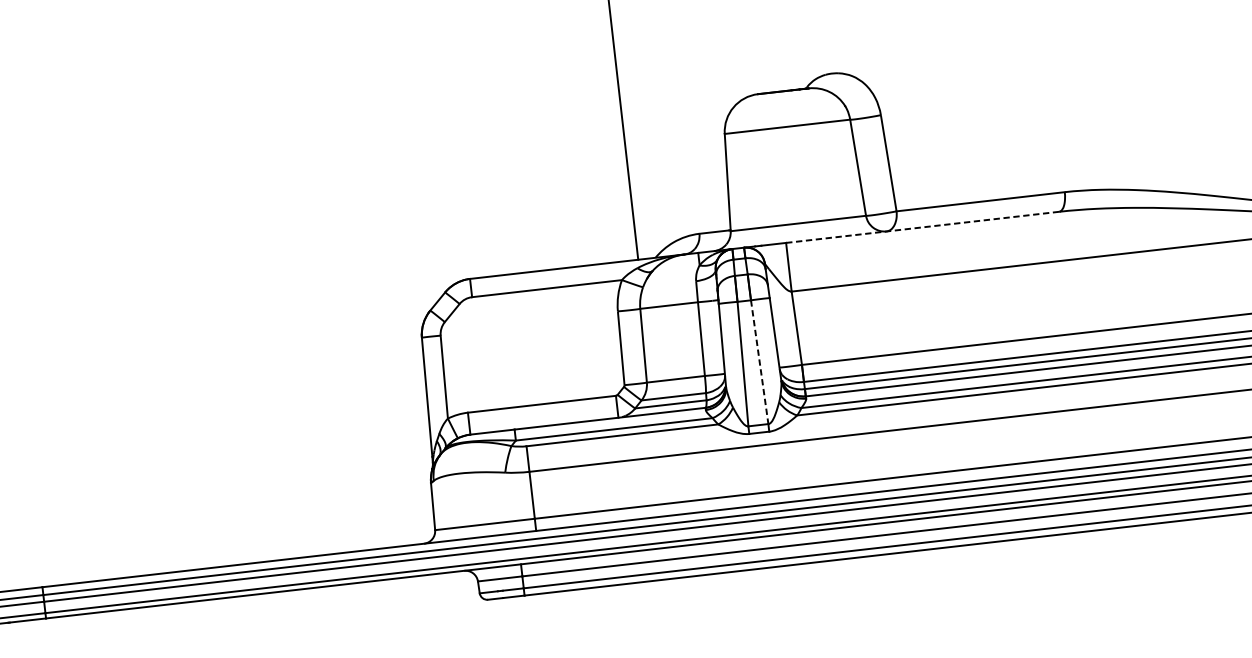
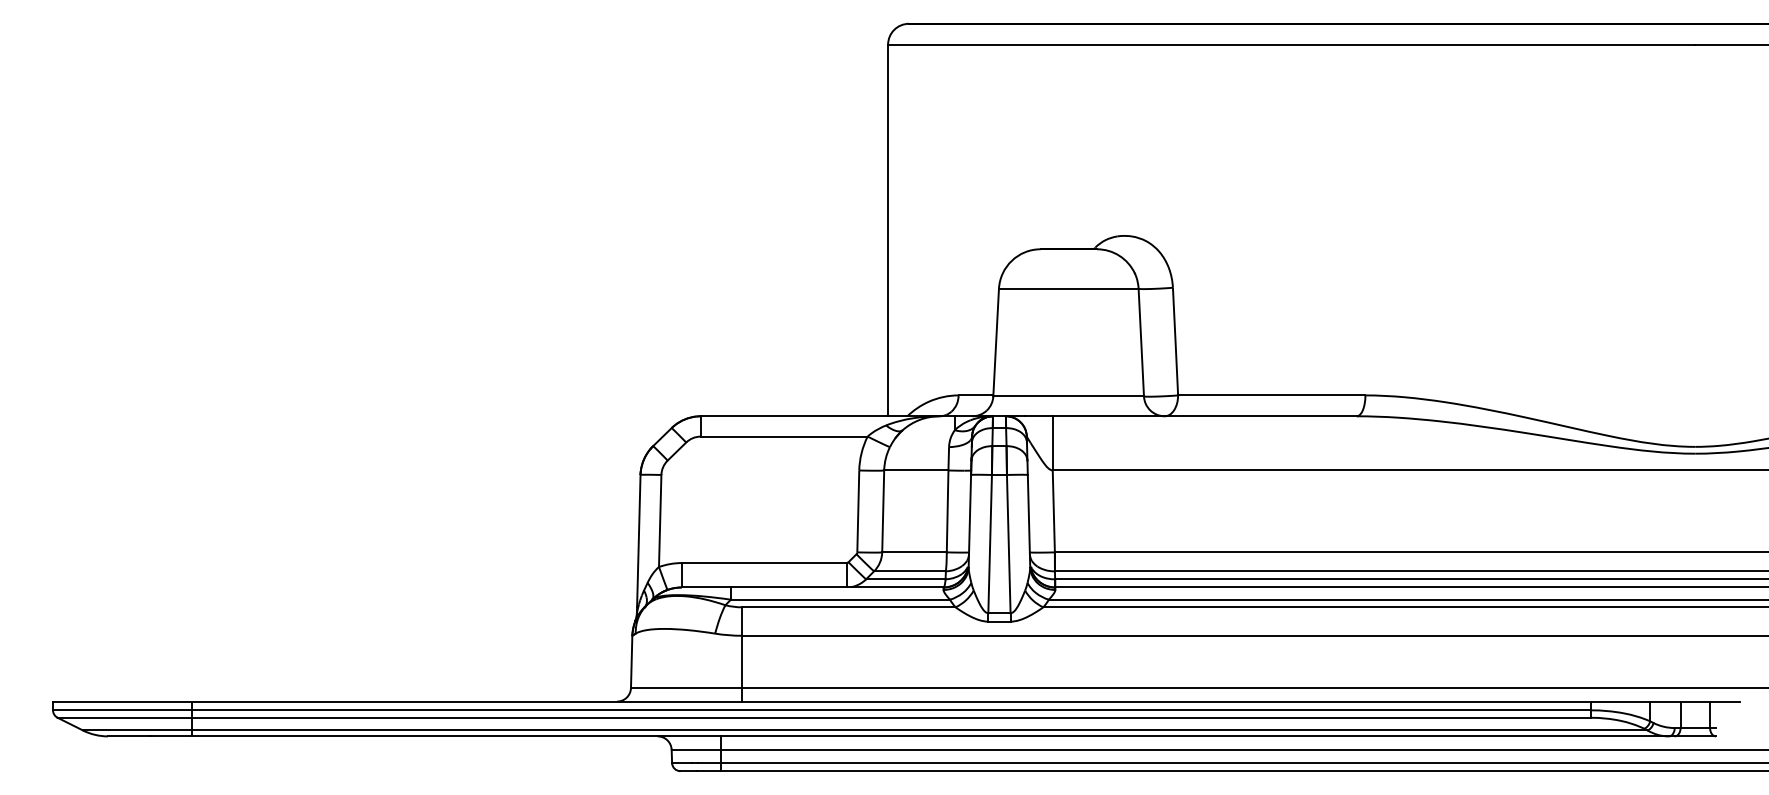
line: (923, 227) -> (1205, 416), dashed -> solid
line: (759, 362) -> (1008, 544), dashed -> solid

